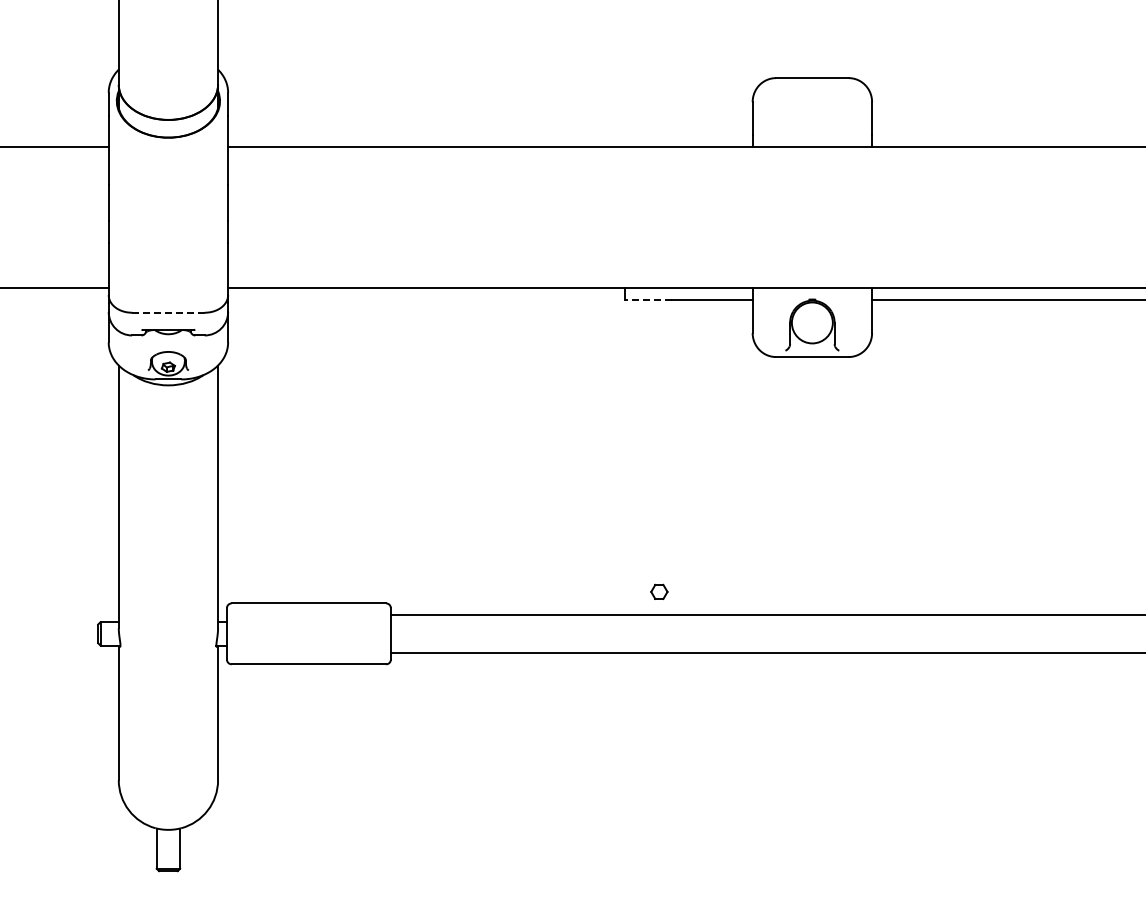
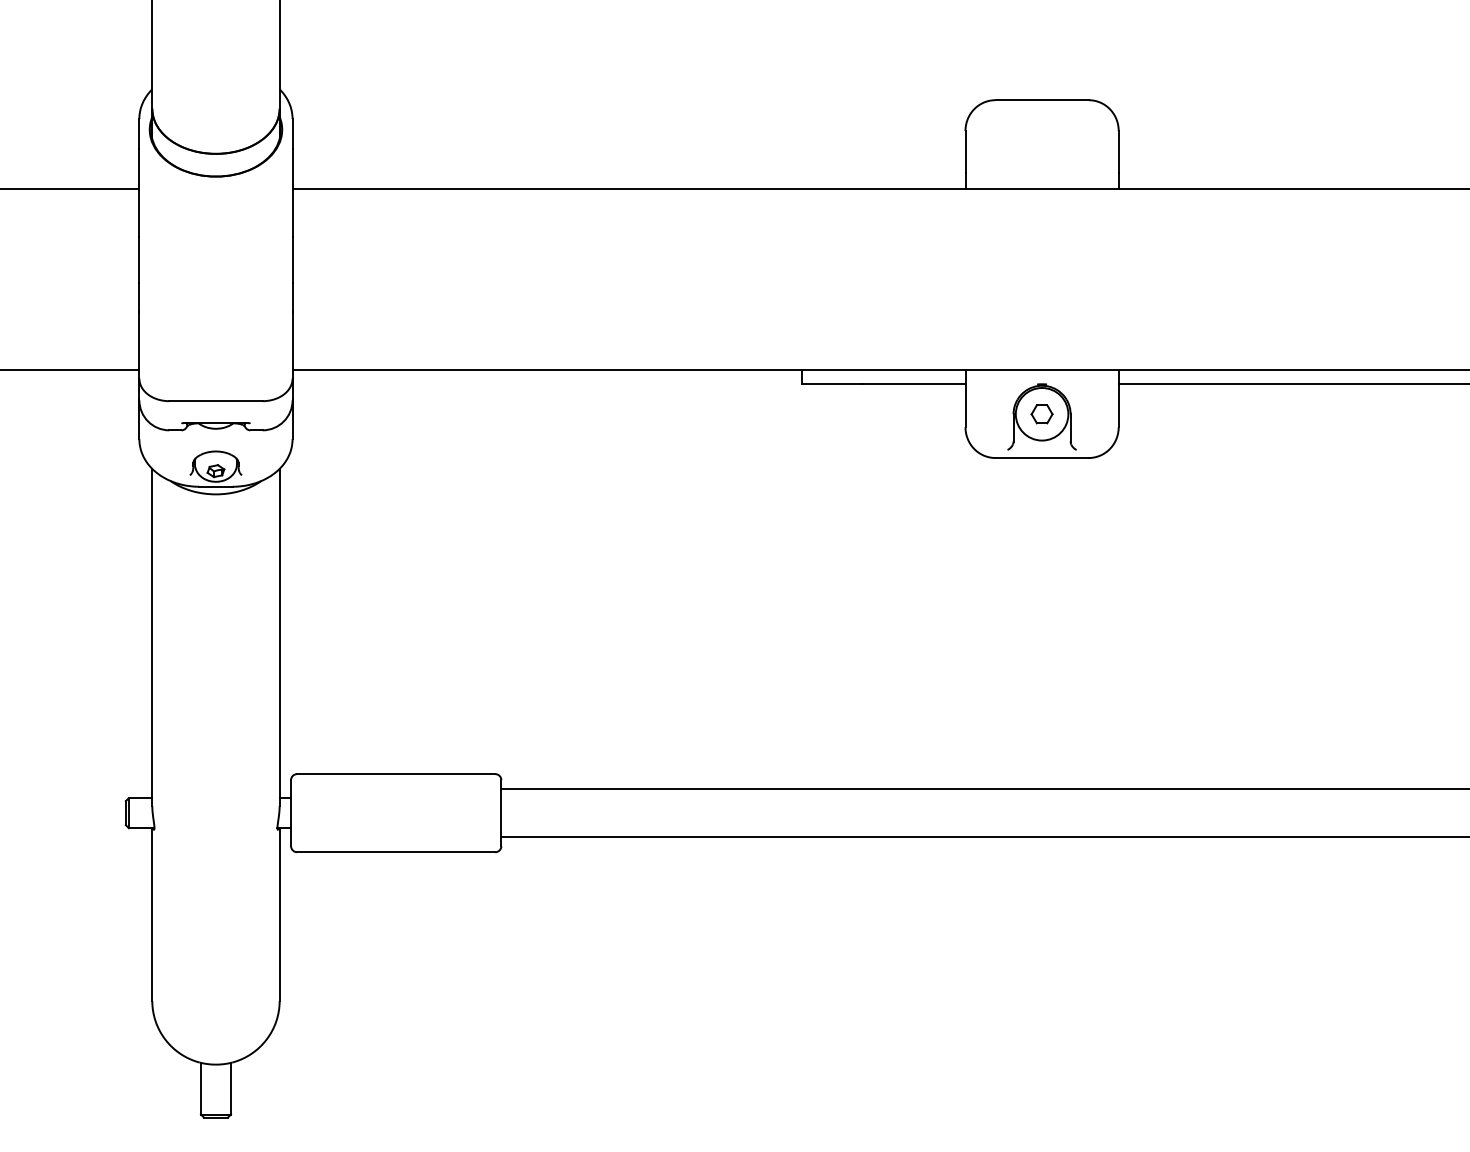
line: (647, 299) -> (830, 384), dashed -> solid
line: (168, 312) -> (216, 400), dashed -> solid
part: (659, 591) -> (1042, 413), moved

